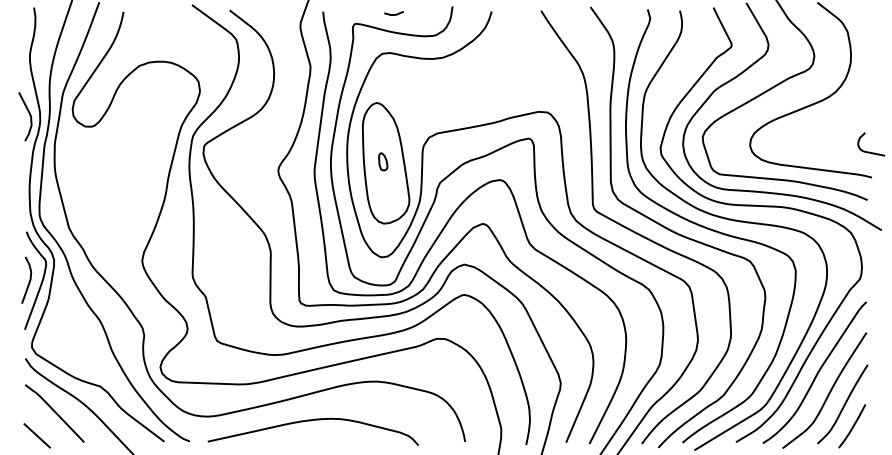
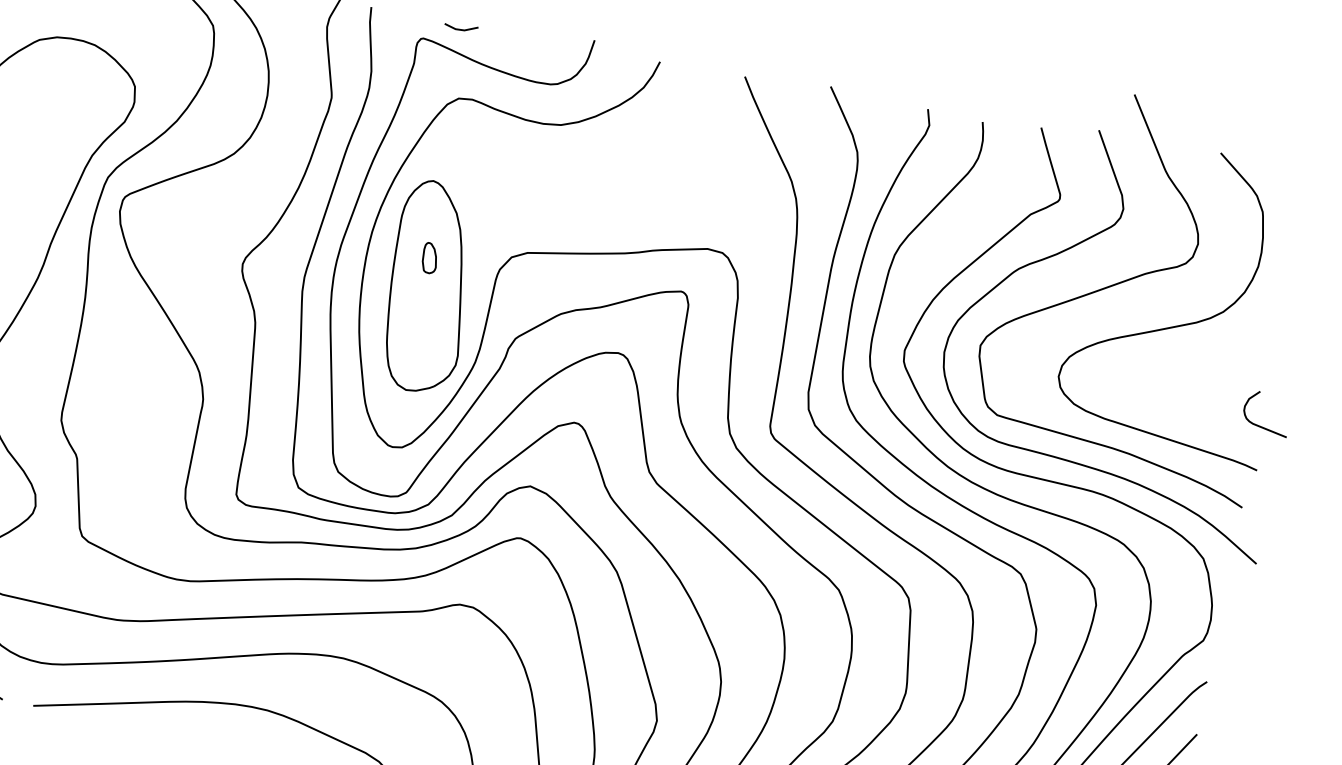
line: (393, 14) -> (460, 28), moved
part: (383, 161) -> (430, 257), moved

